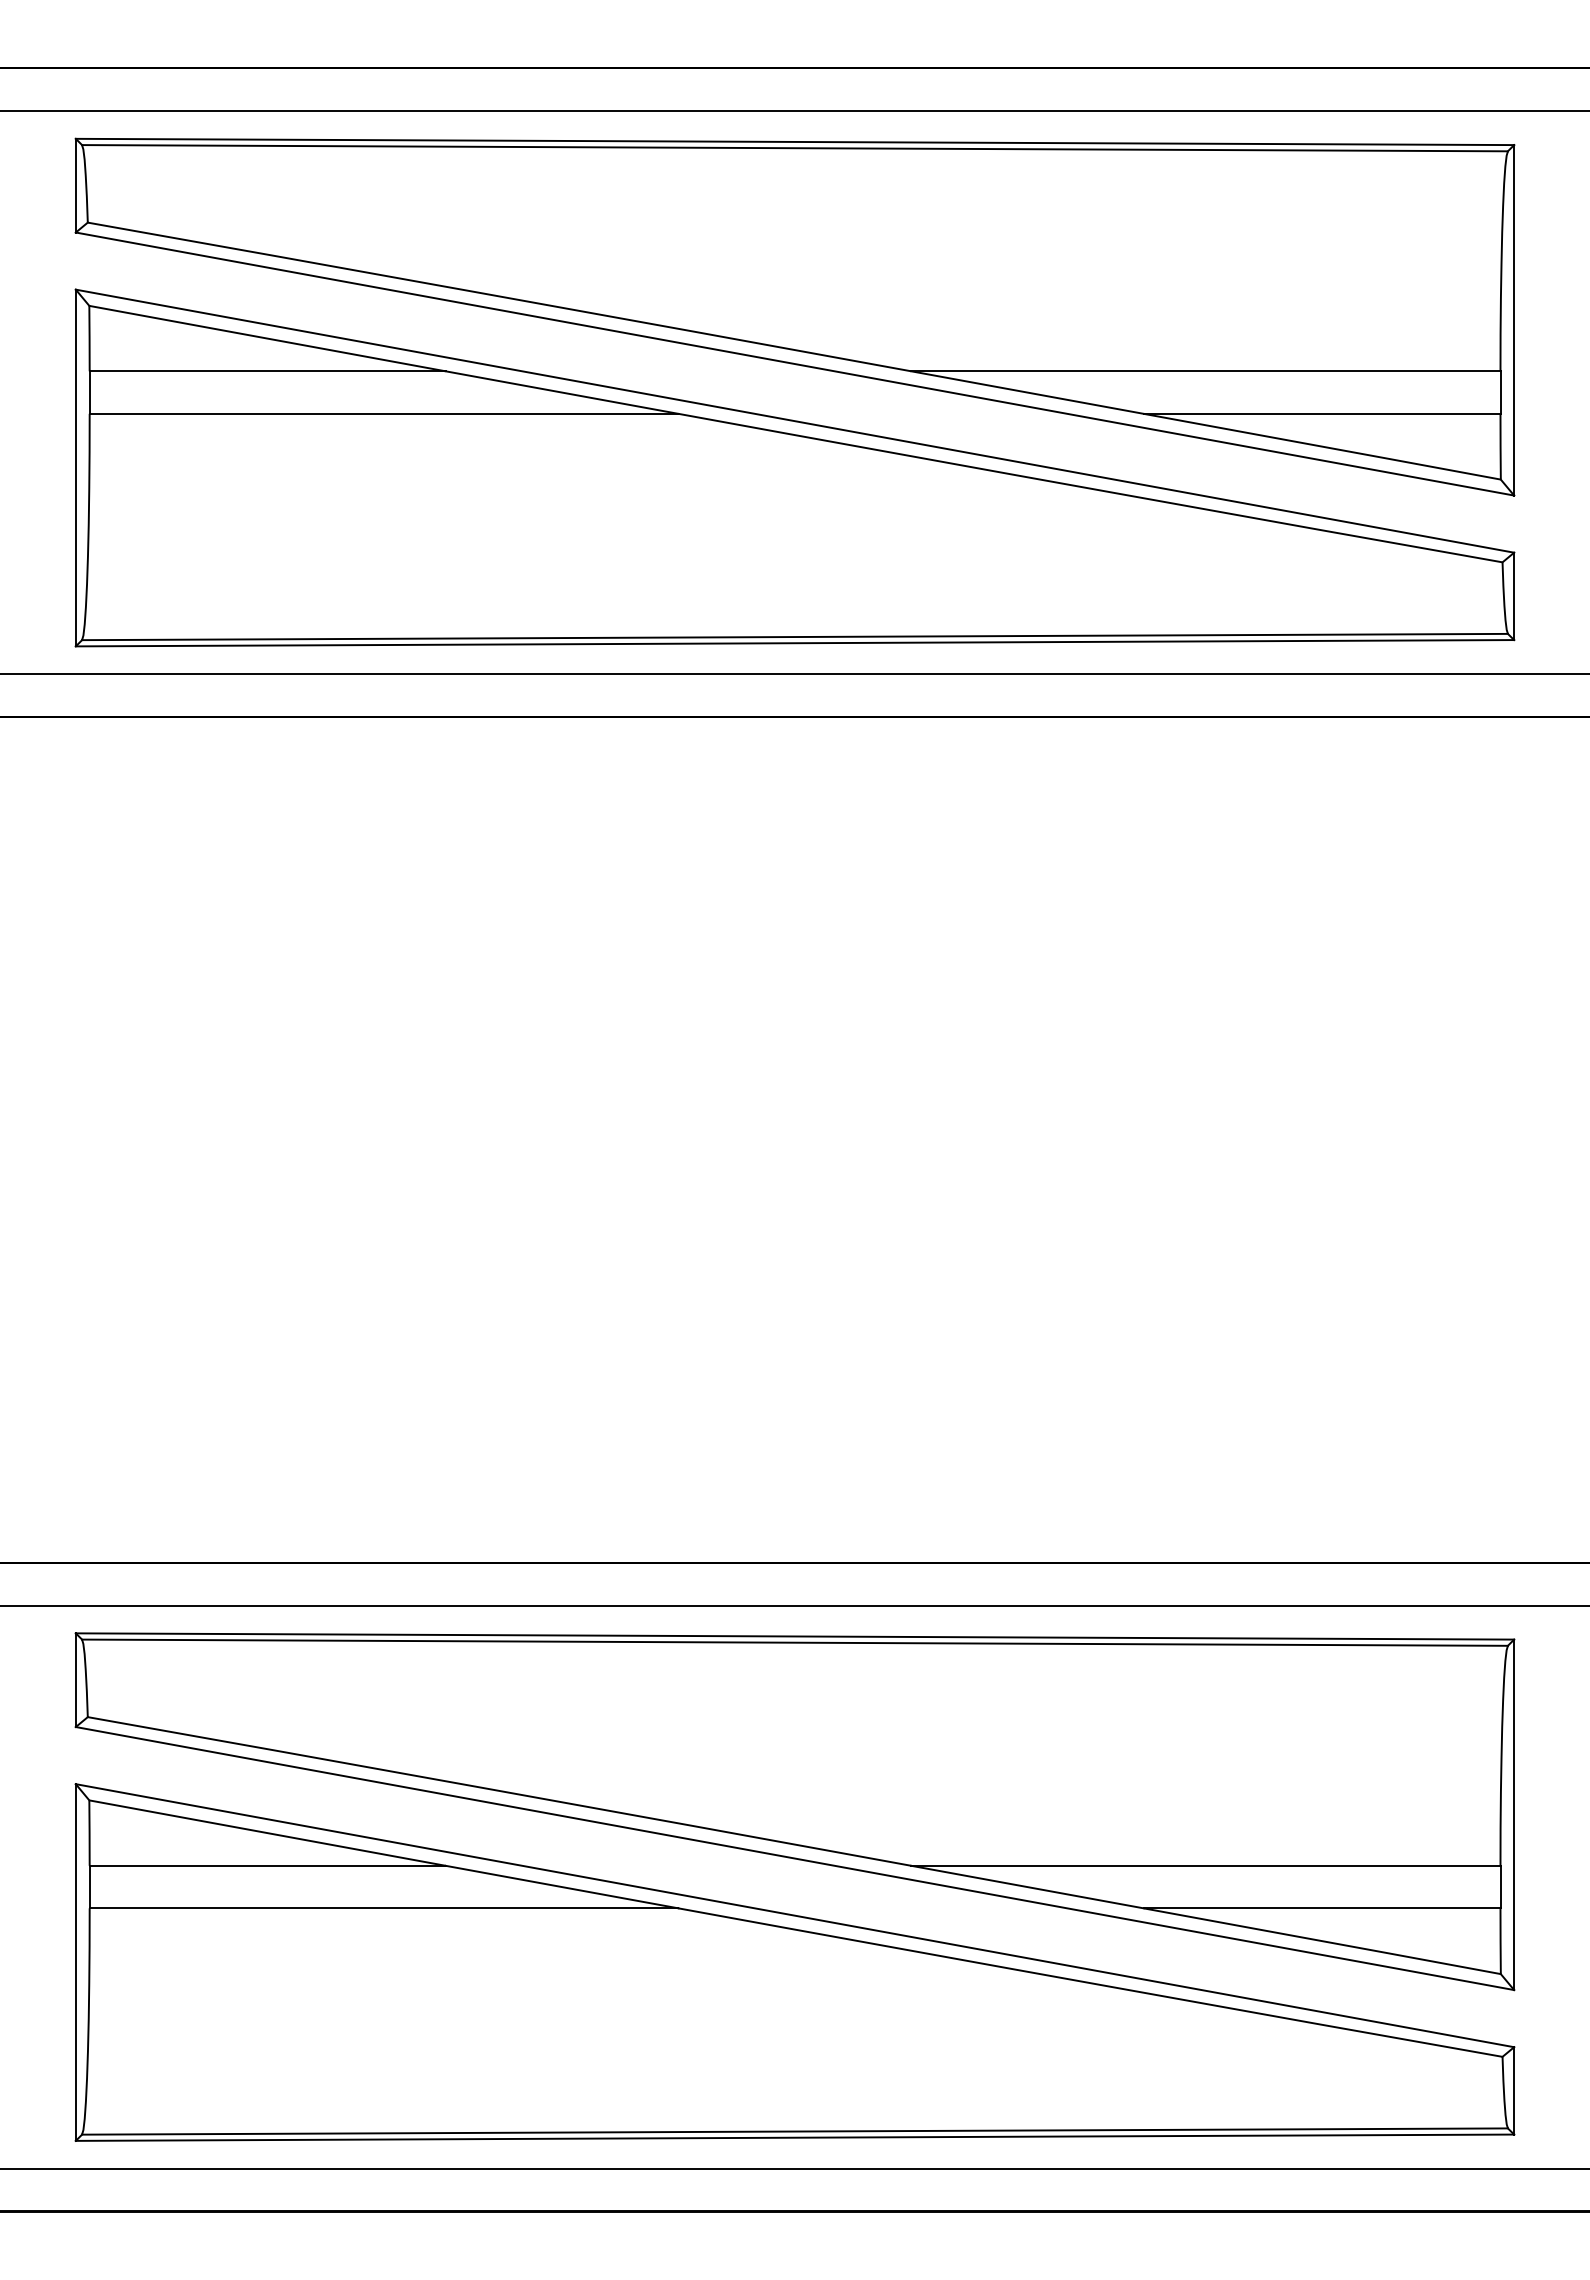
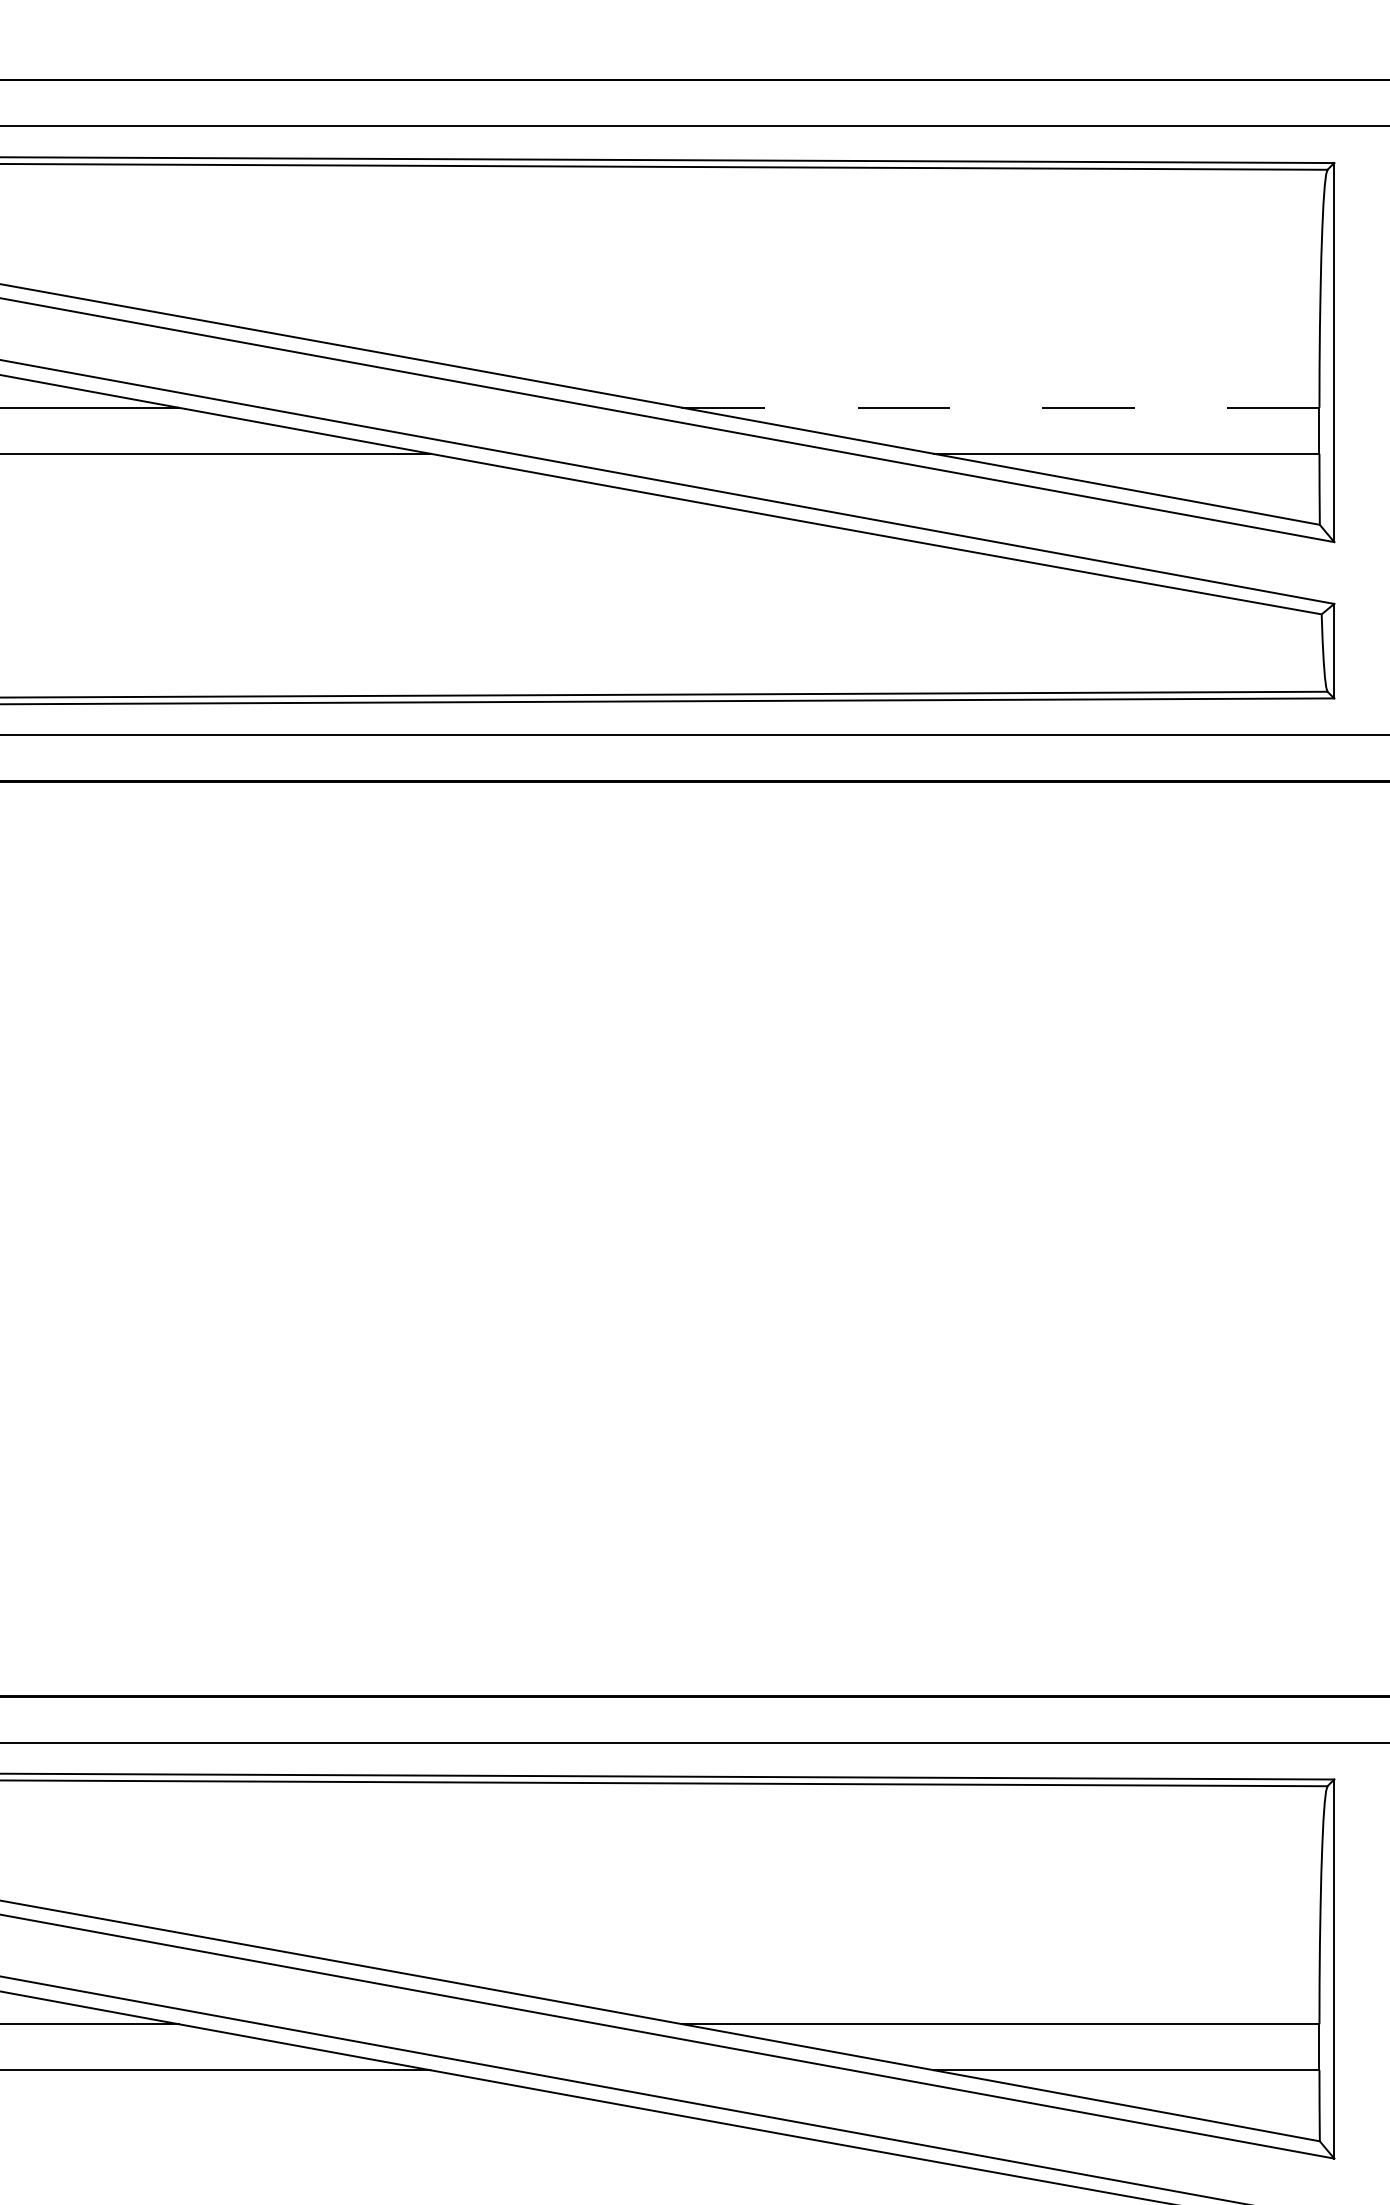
line: (1205, 371) -> (1000, 407), solid -> dashed

